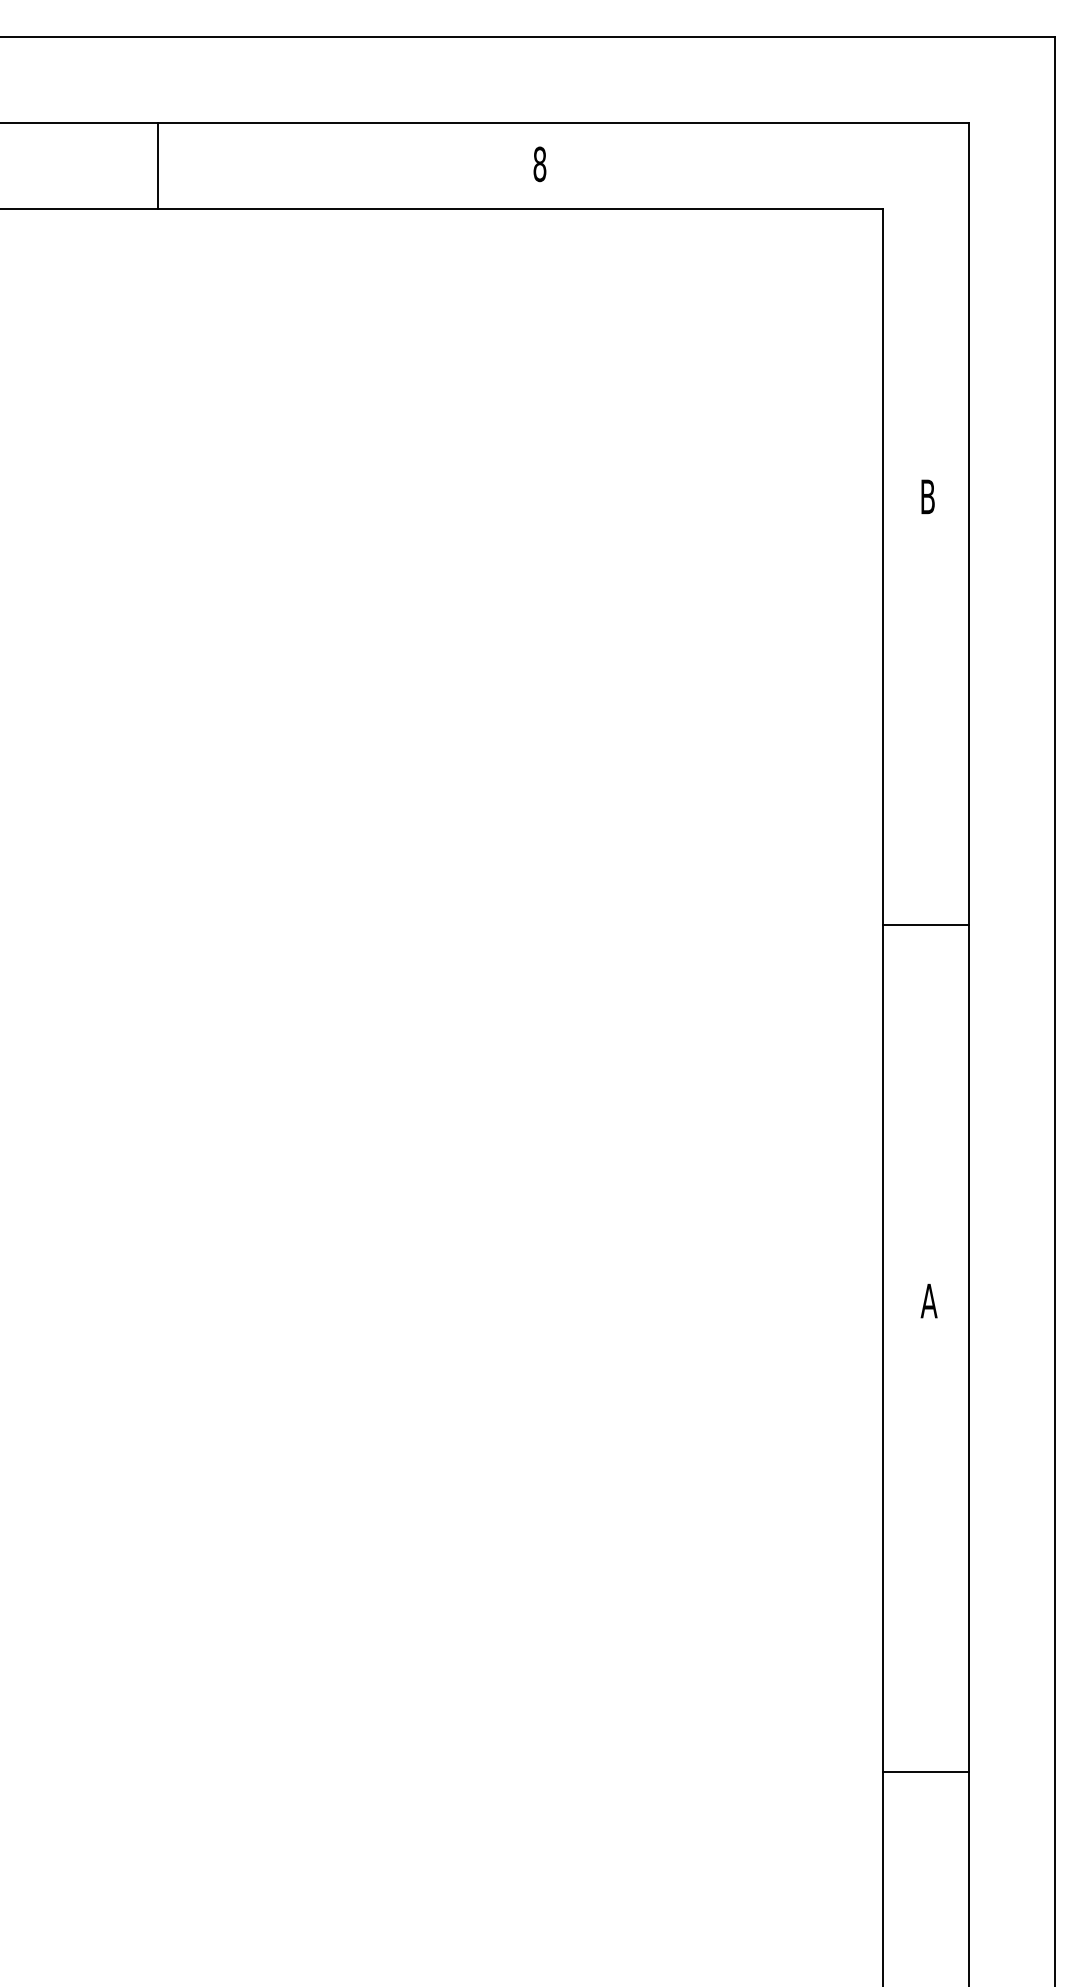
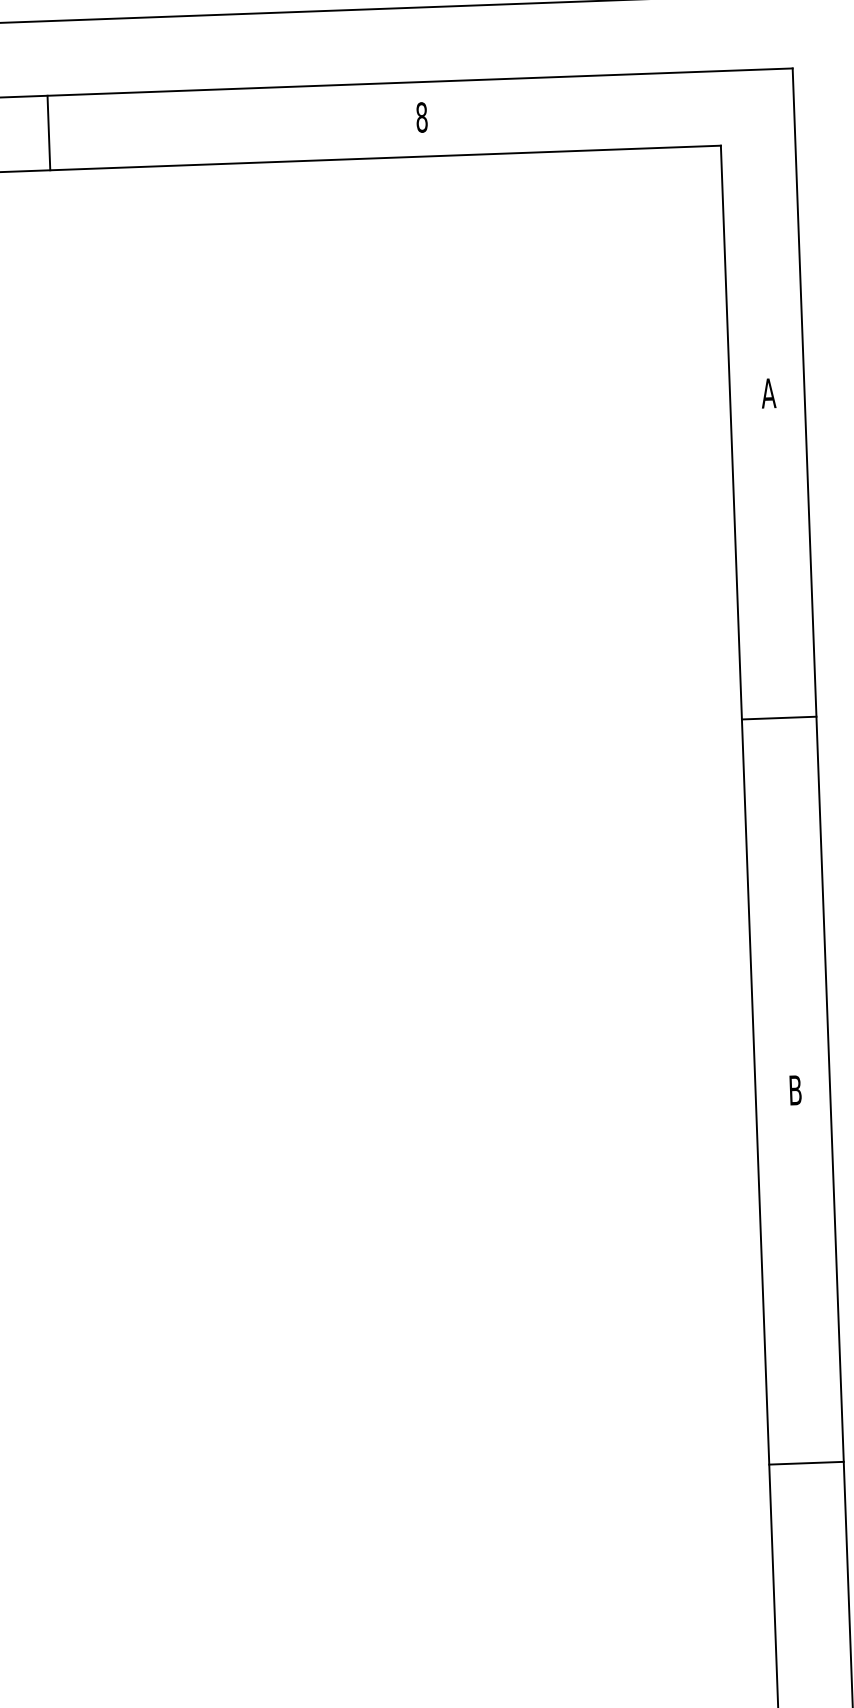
line: (158, 166) -> (48, 133), moved
text: (927, 496) -> (768, 393), B -> A
line: (926, 925) -> (779, 718), moved
text: (928, 1300) -> (794, 1089), A -> B
line: (926, 1772) -> (806, 1463), moved

